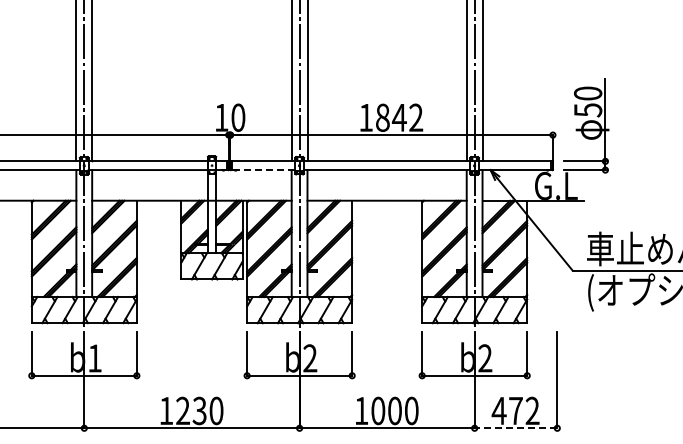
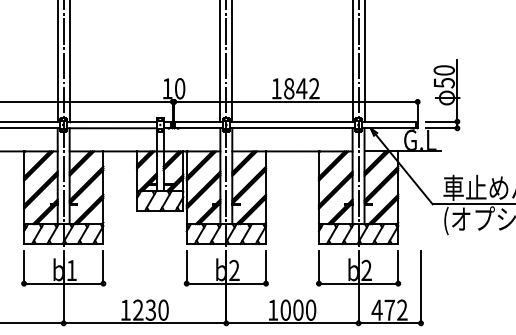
line: (263, 170) -> (199, 128), dashed -> solid
line: (515, 428) -> (389, 323), dashed -> solid

